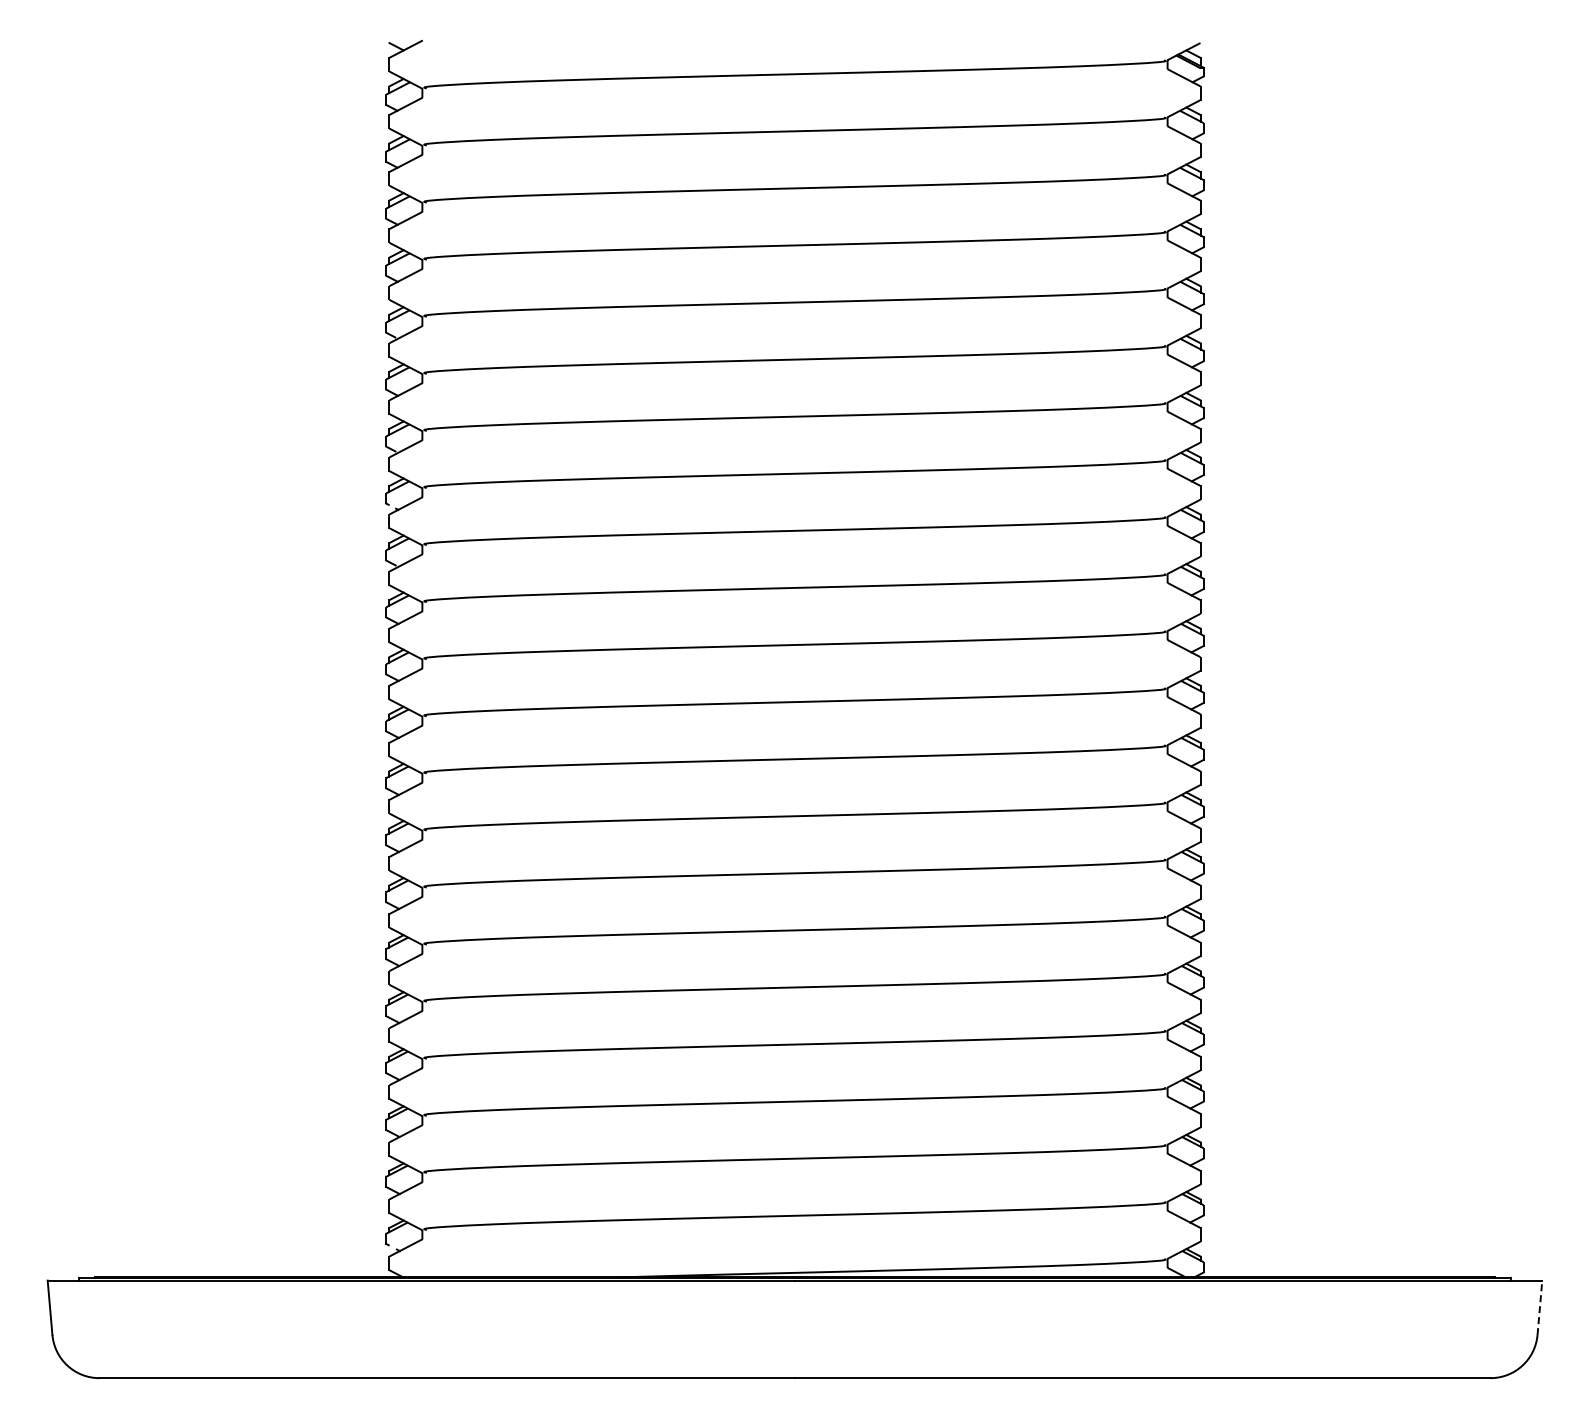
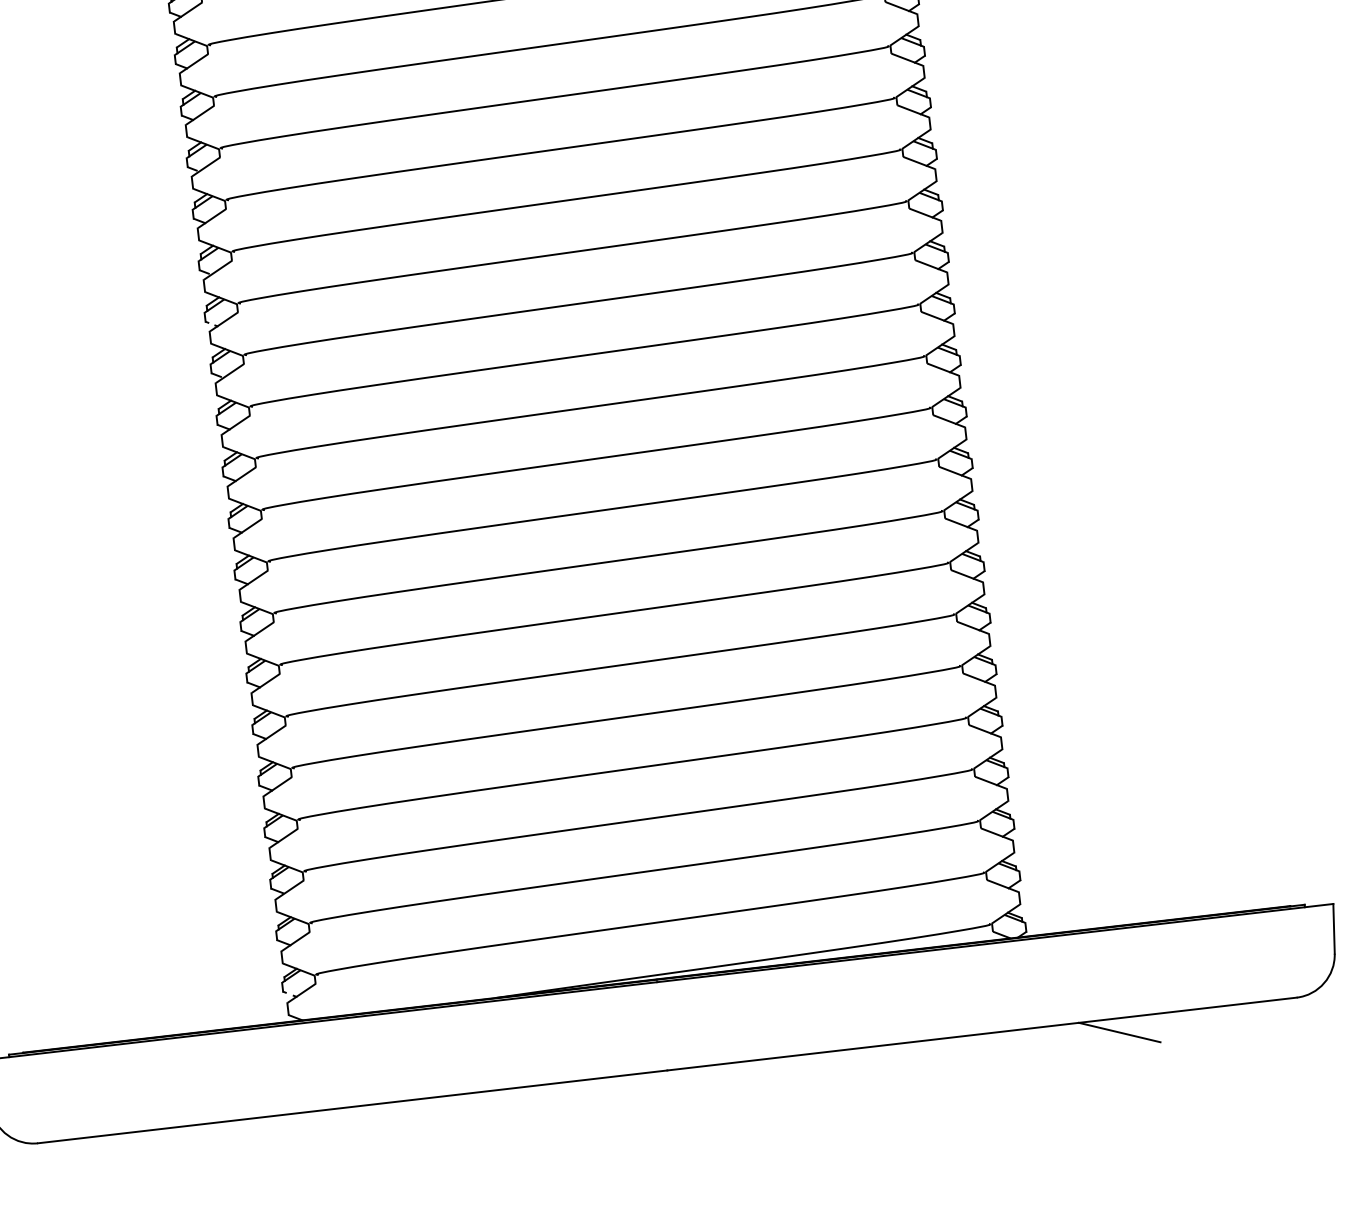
line: (1539, 1307) -> (1333, 928), dashed -> solid
line: (1292, 1393) -> (1119, 1032), added

